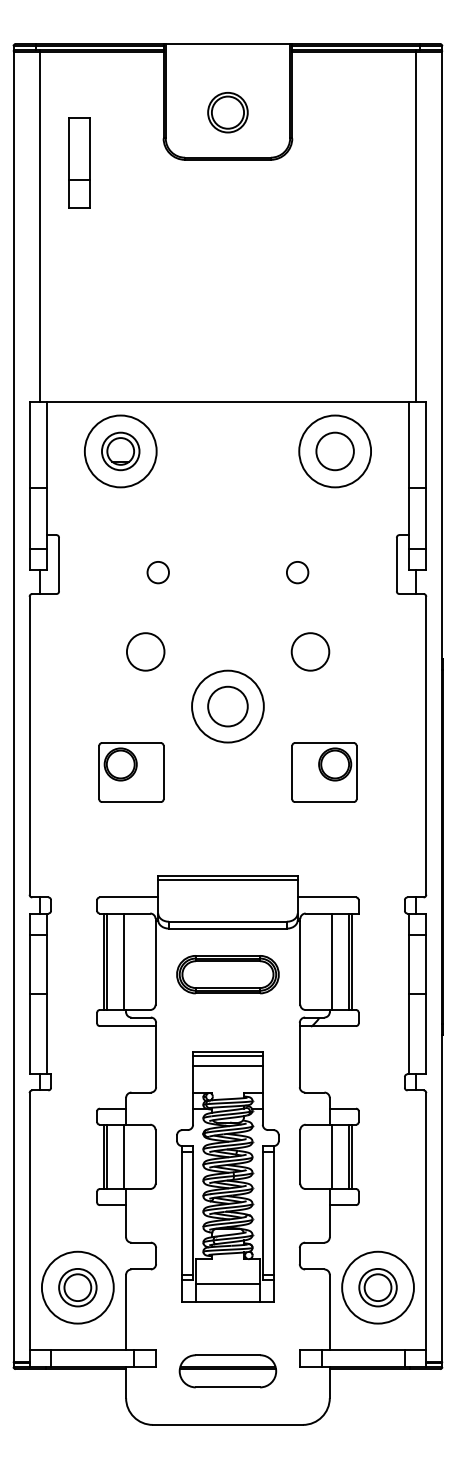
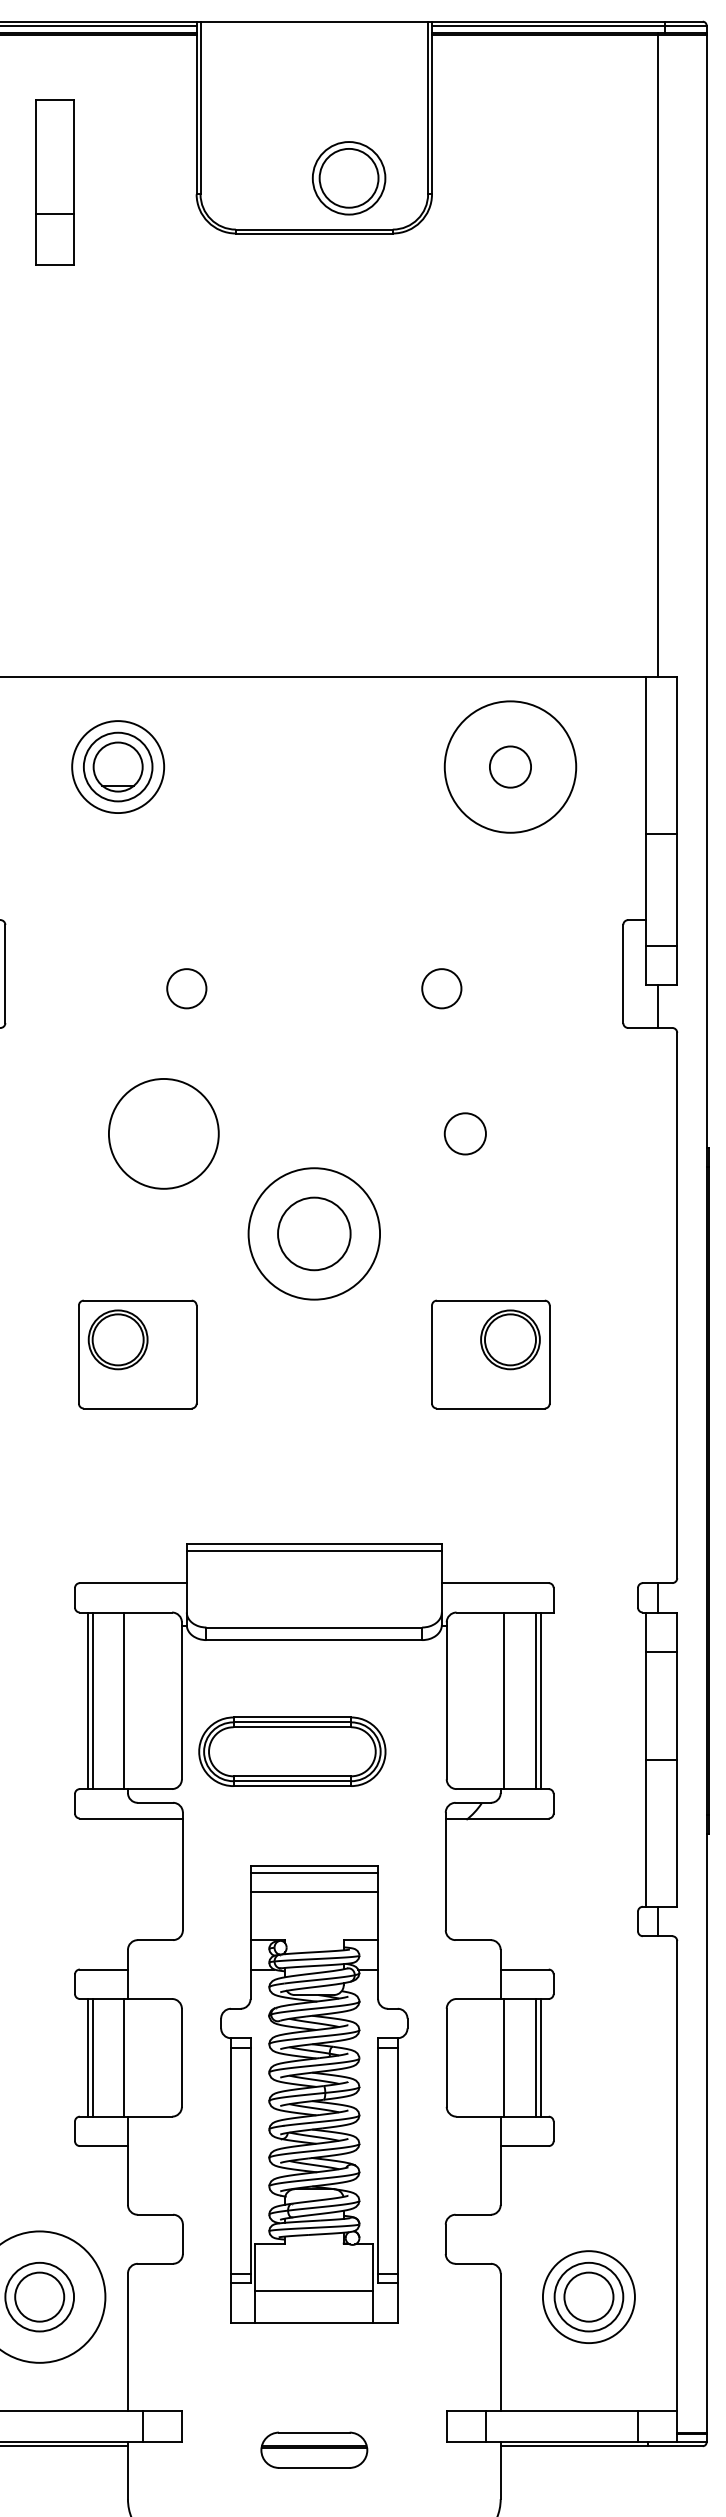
part: (227, 112) -> (348, 177), moved
part: (79, 162) -> (55, 181), moved
circle: (120, 451) -> (117, 767), size x0.7
circle: (334, 451) -> (509, 767), size x0.6
circle: (145, 651) -> (163, 1133), size x1.6
circle: (310, 651) -> (465, 1133), size x0.6
part: (227, 974) -> (291, 1751), moved
circle: (377, 1287) -> (587, 2296), size x0.7
part: (227, 1371) -> (313, 2450), size x0.6

